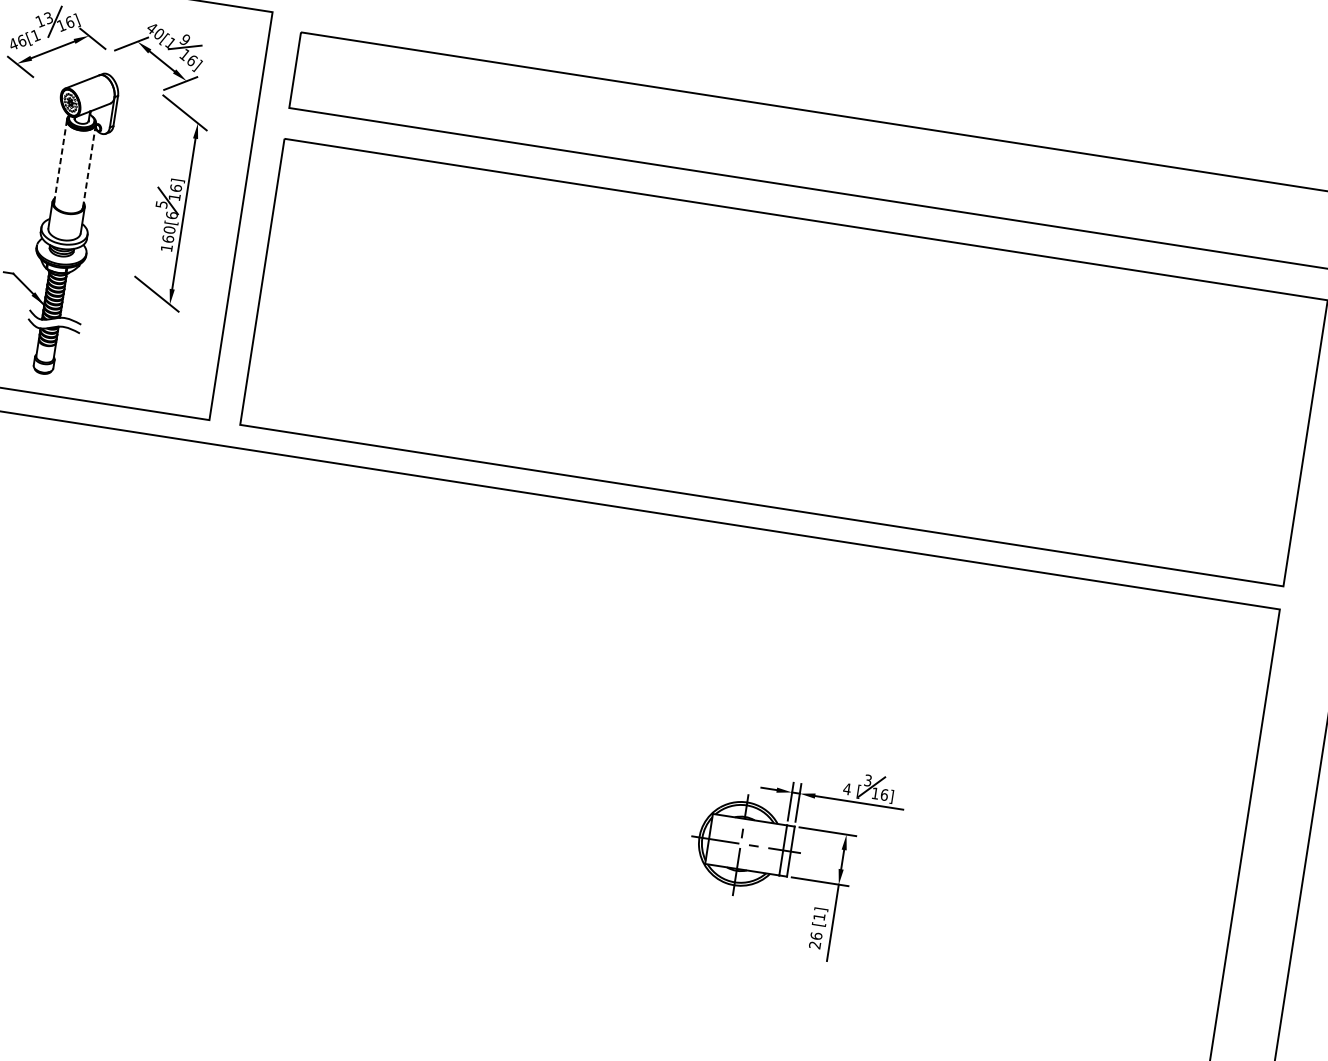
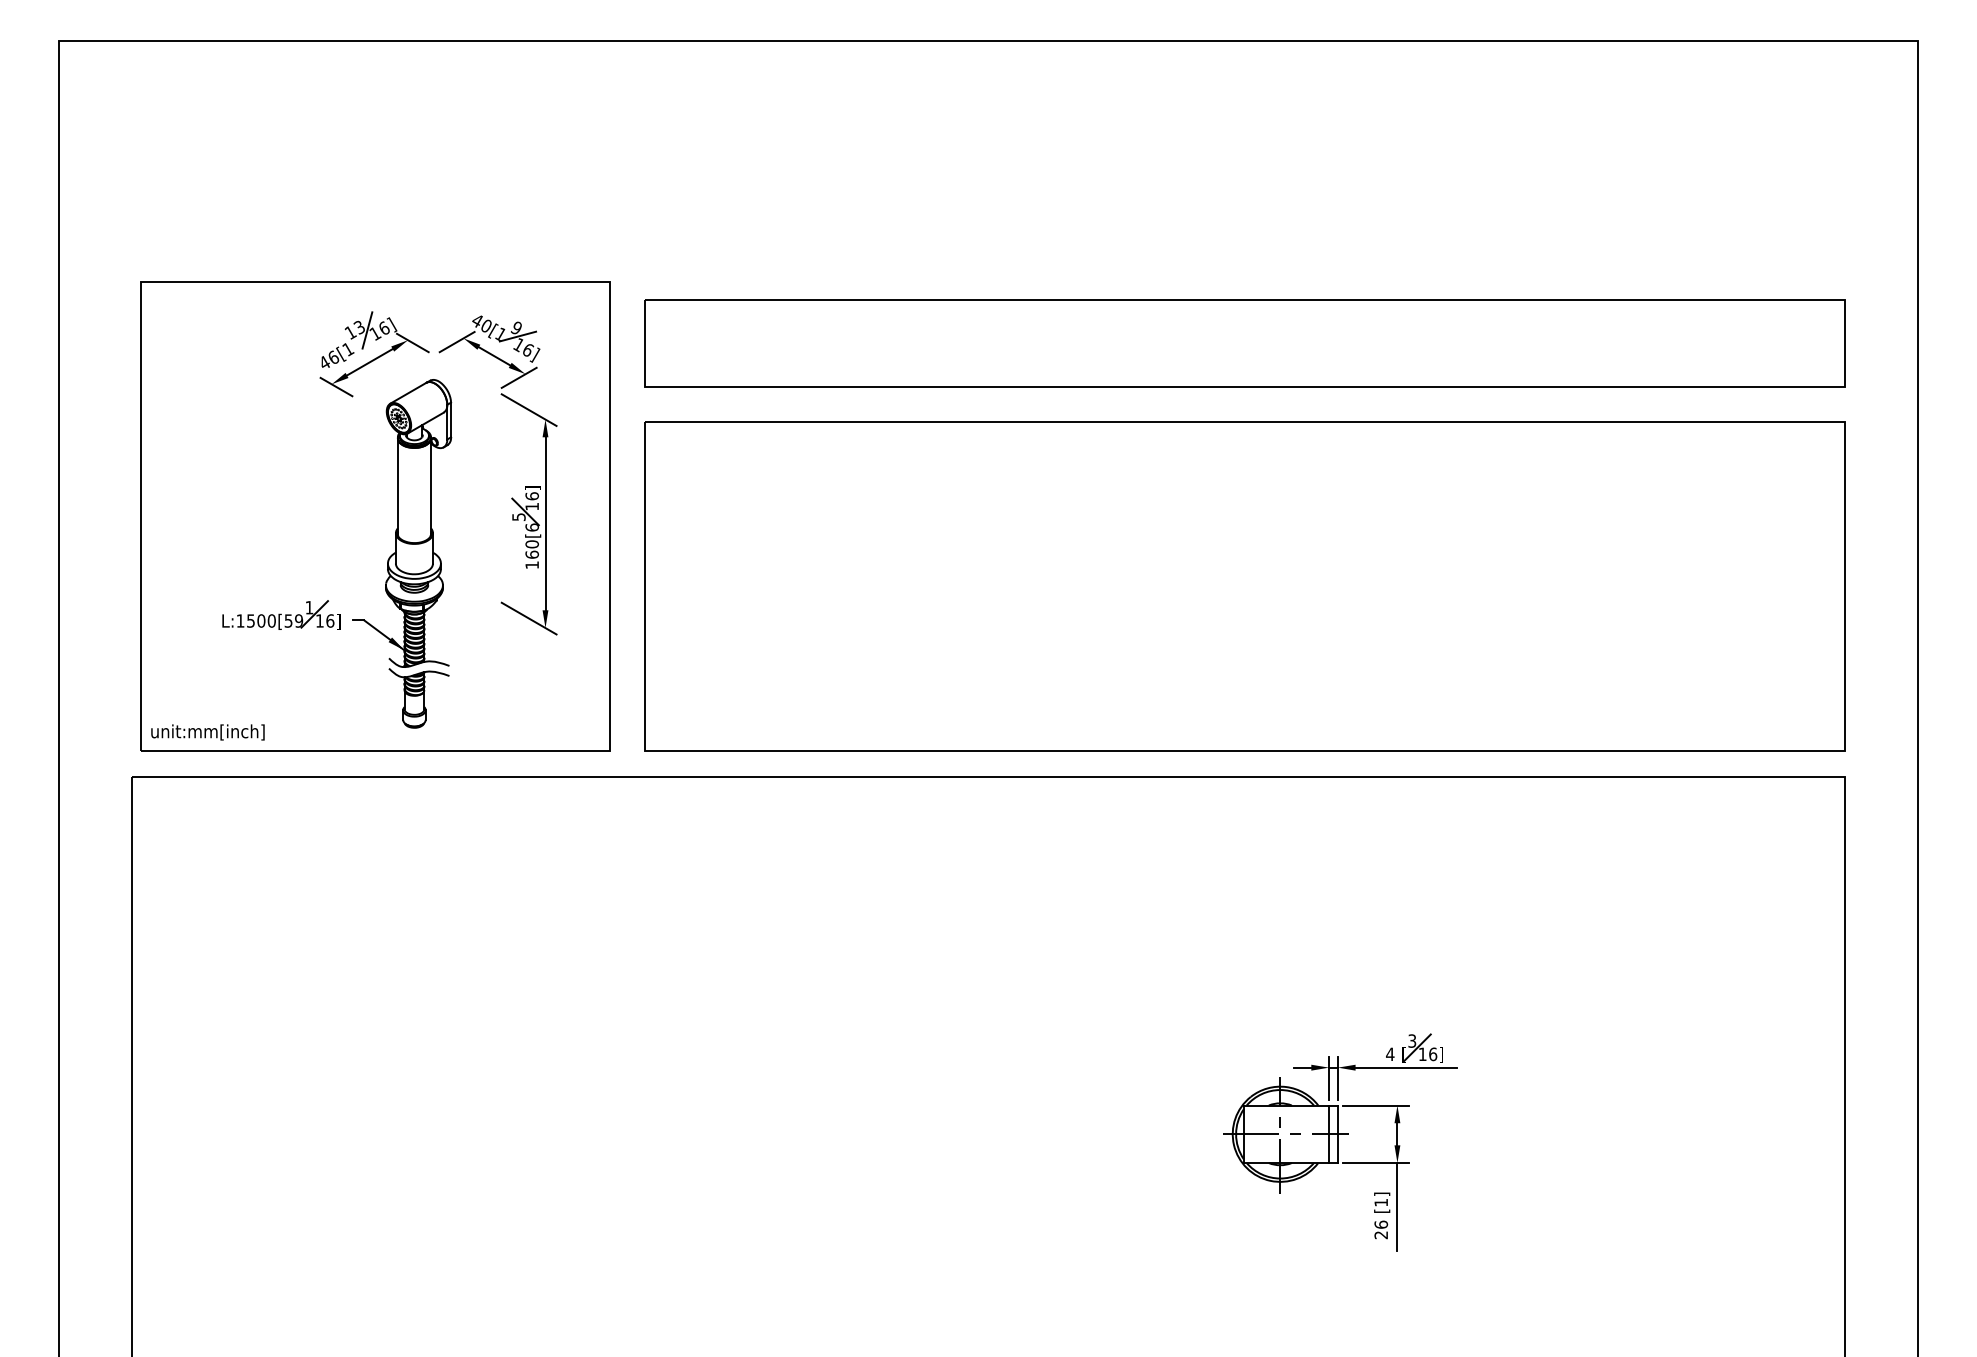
line: (60, 161) -> (397, 486), dashed -> solid
line: (89, 166) -> (431, 486), dashed -> solid

